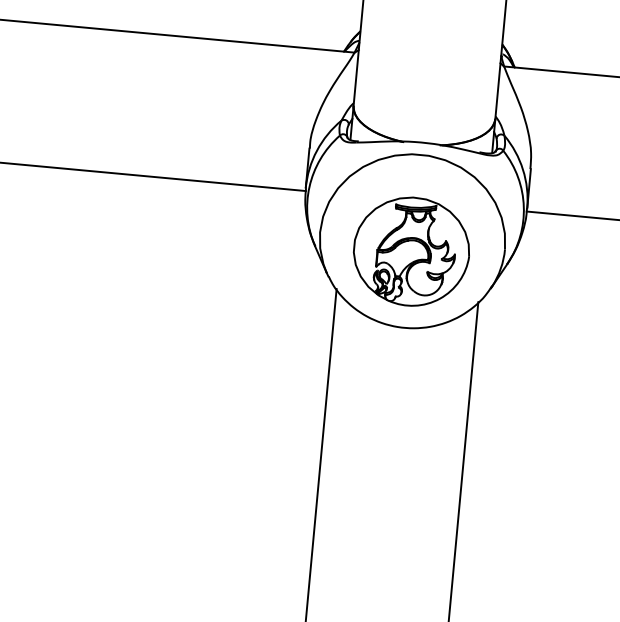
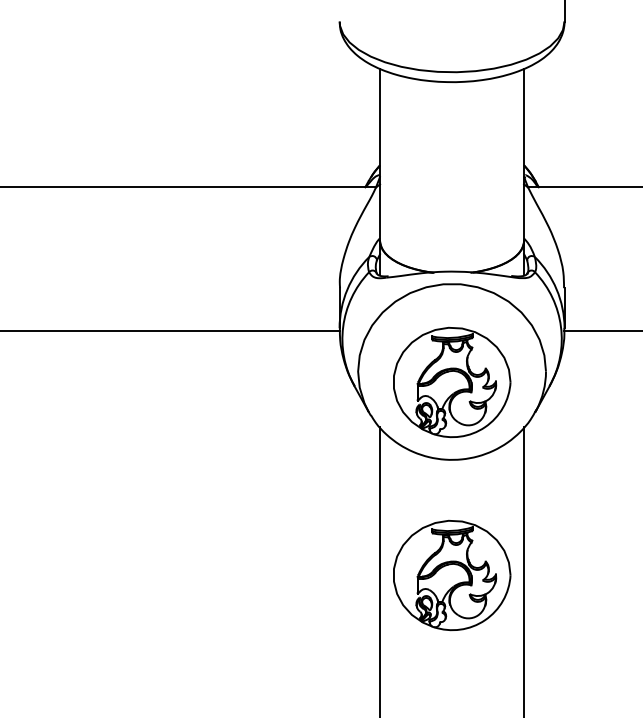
part: (394, 441) -> (452, 575), added

